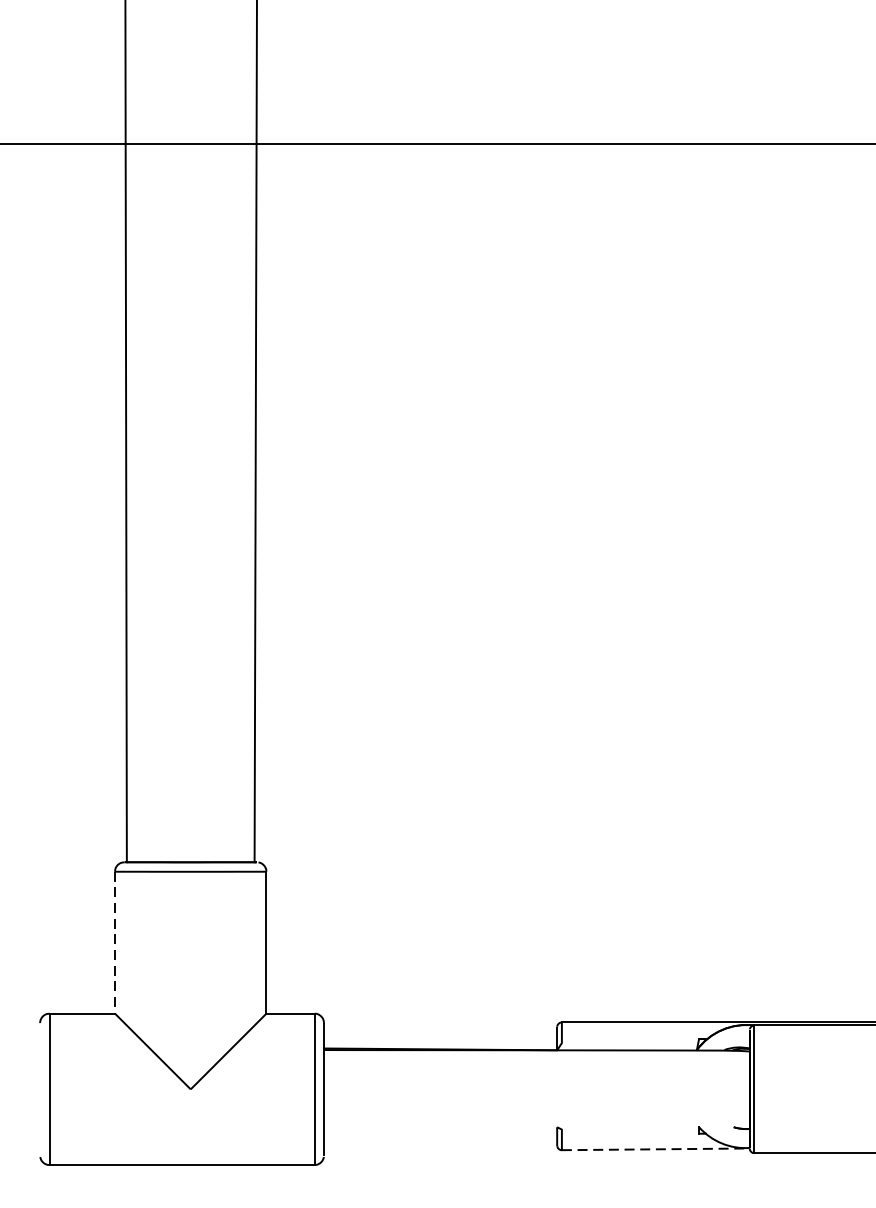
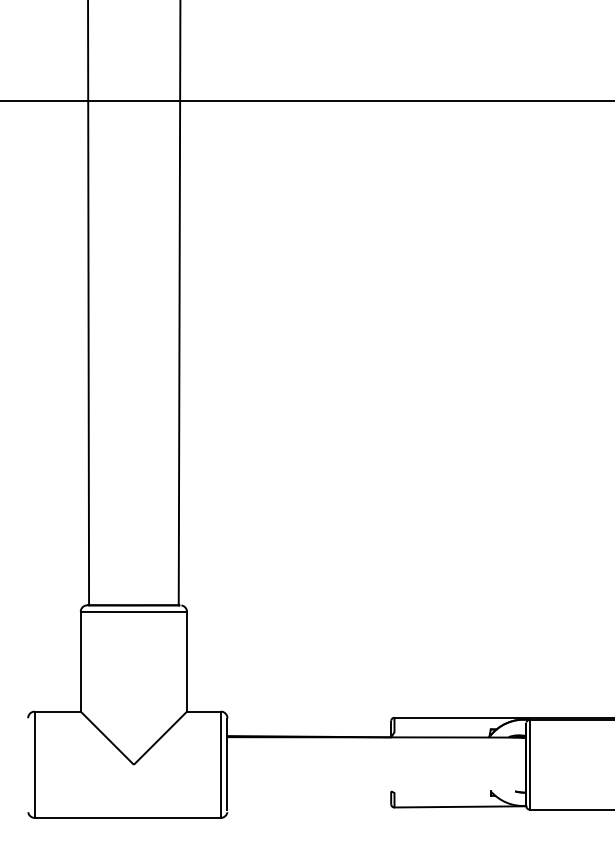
line: (114, 942) -> (80, 661), dashed -> solid
line: (655, 1148) -> (460, 806), dashed -> solid

